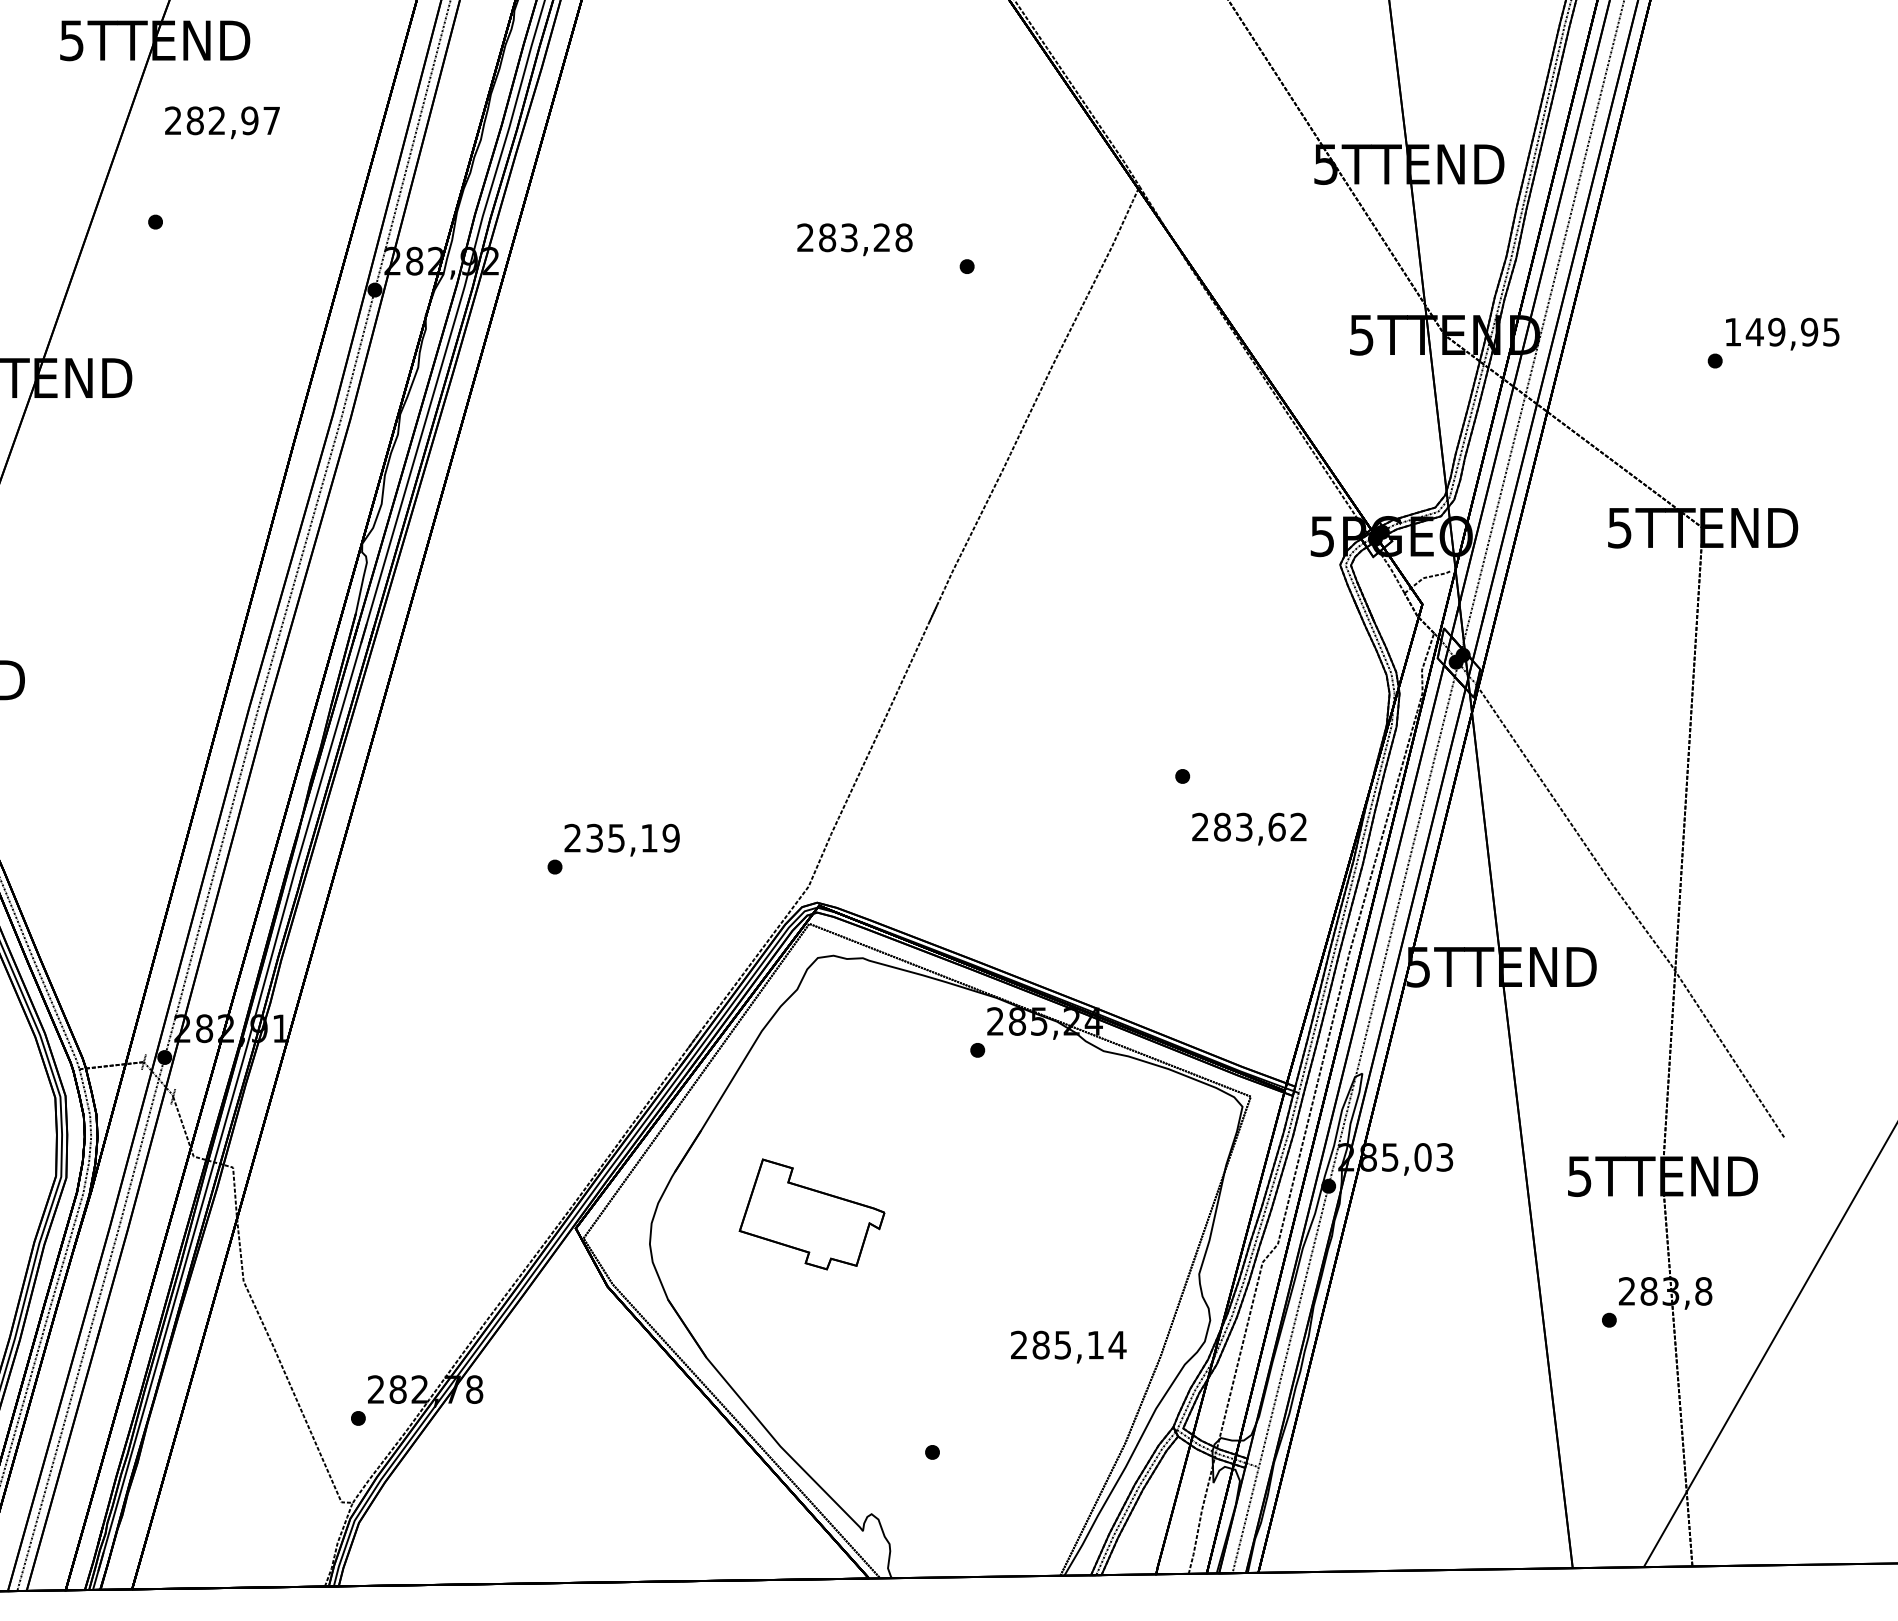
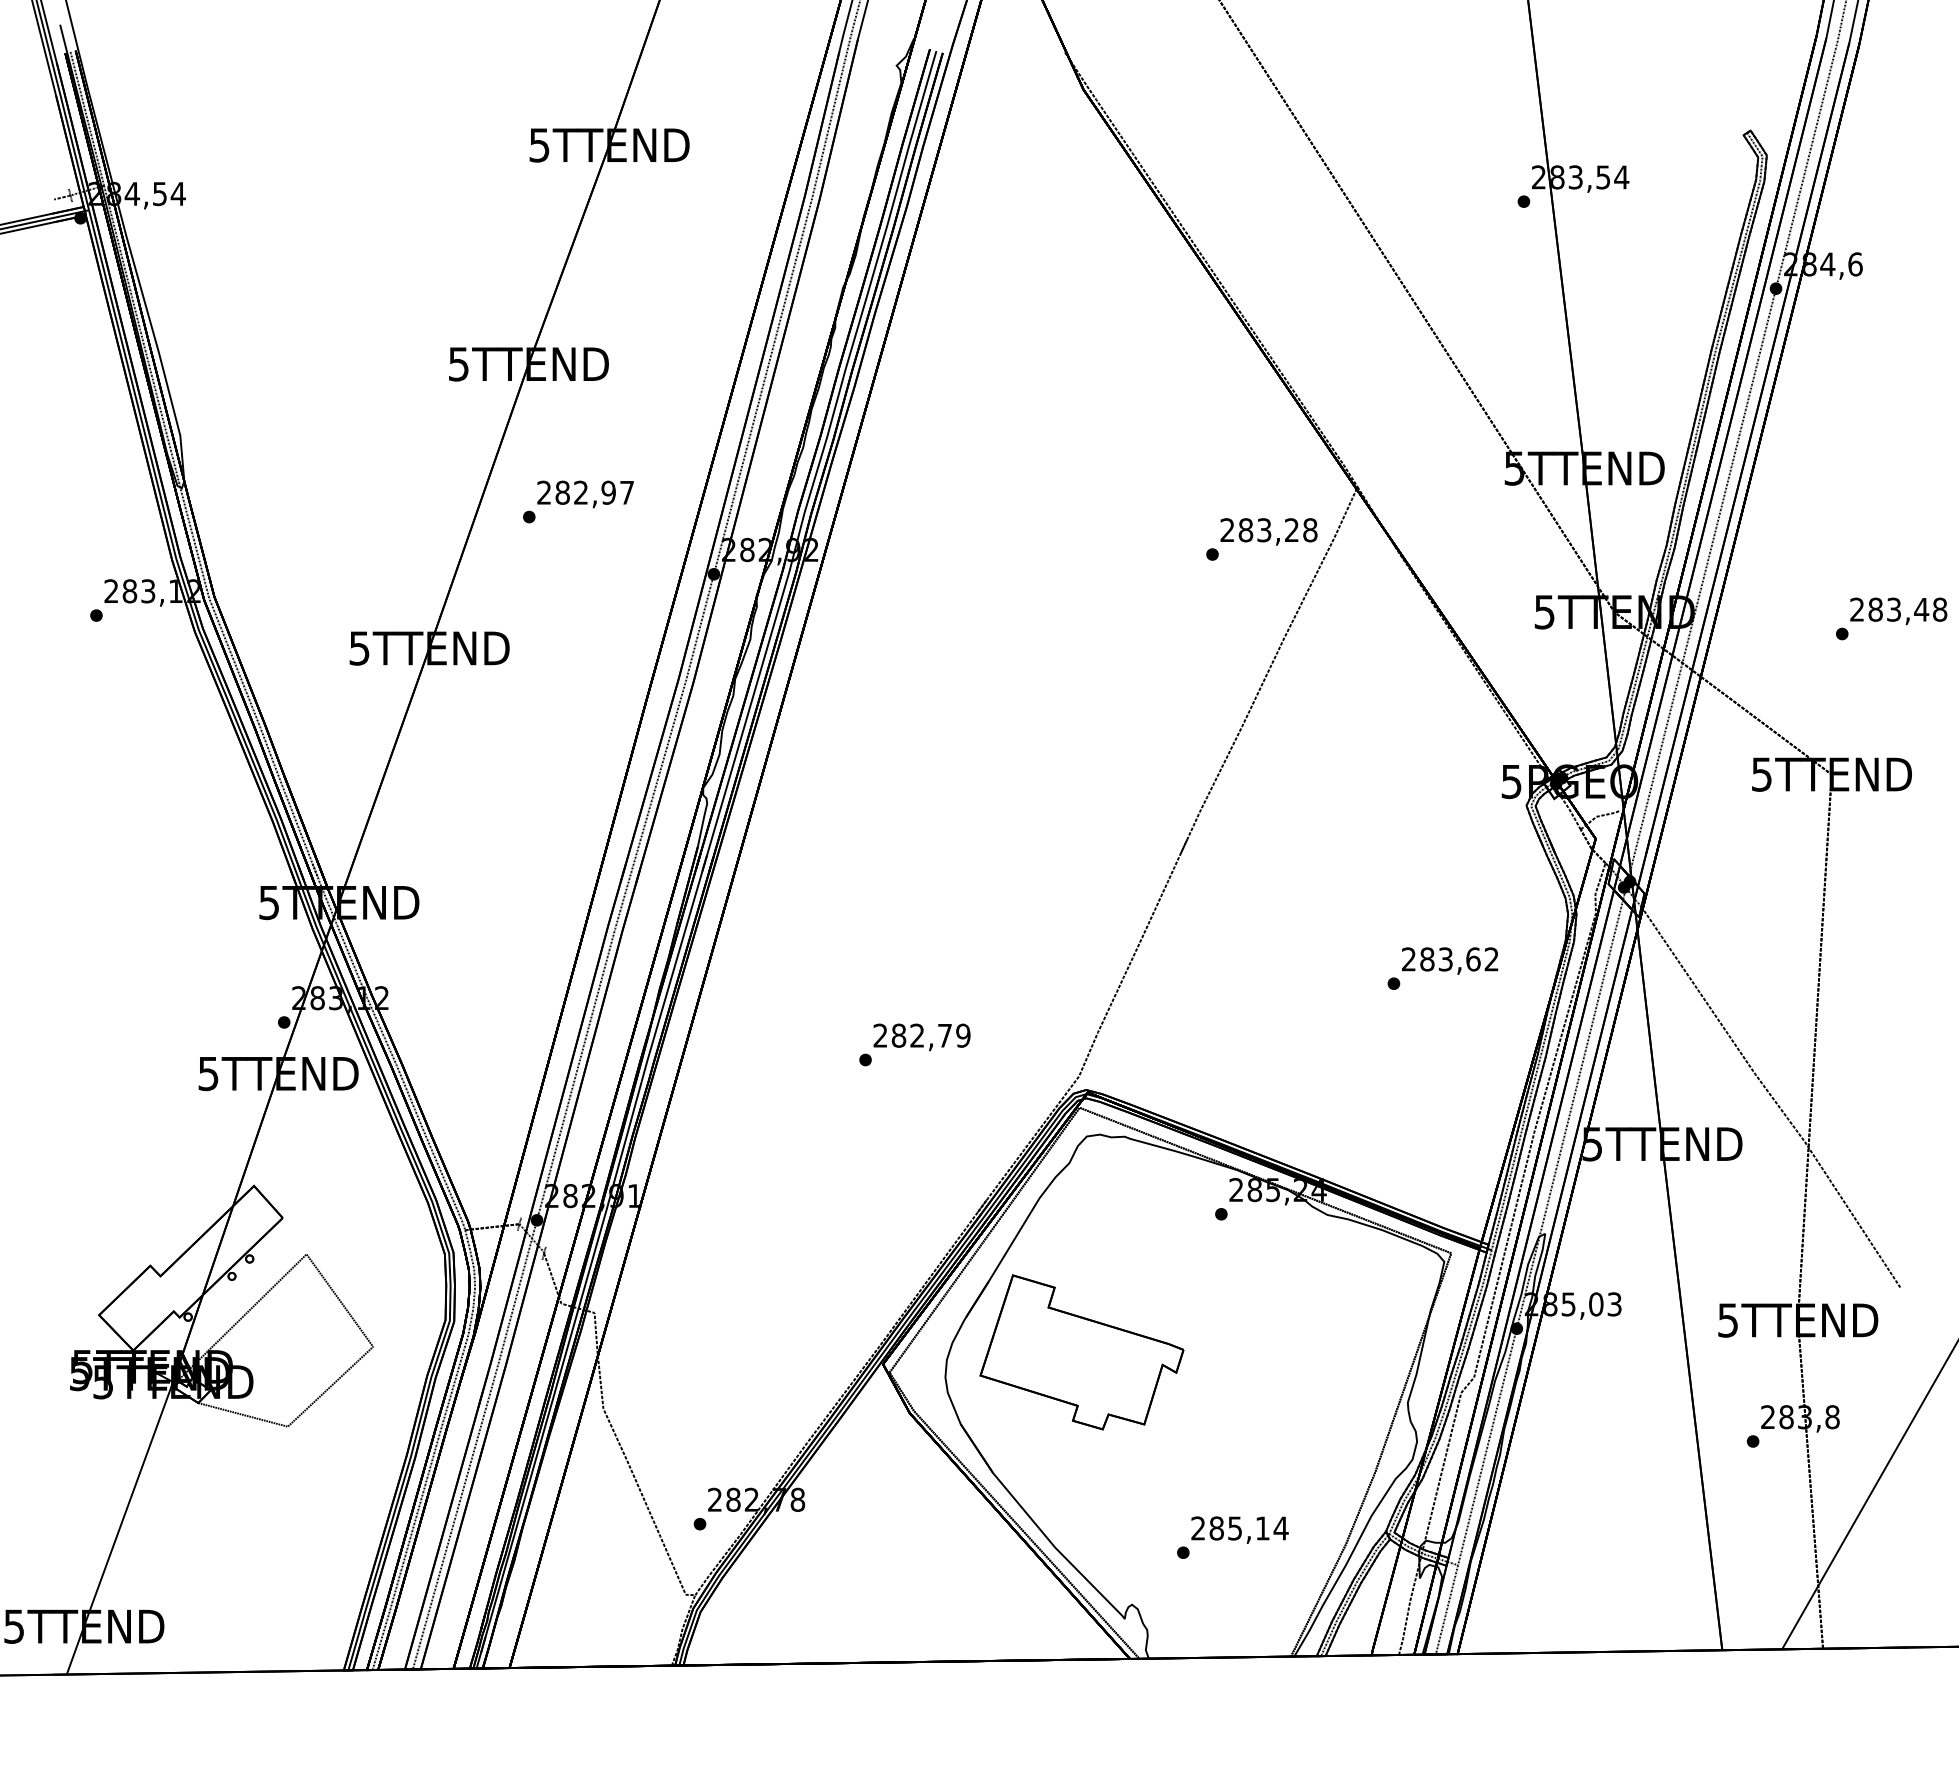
text: (222, 122) -> (585, 494), moved
text: (854, 239) -> (1268, 531), moved
text: (1782, 331) -> (1898, 609), 149,95 -> 283,48
text: (1249, 828) -> (1450, 960), moved
text: (621, 837) -> (921, 1035), 235,19 -> 282,79
part: (811, 1214) -> (1081, 1352), size x1.67
text: (1068, 1346) -> (1239, 1529), moved

